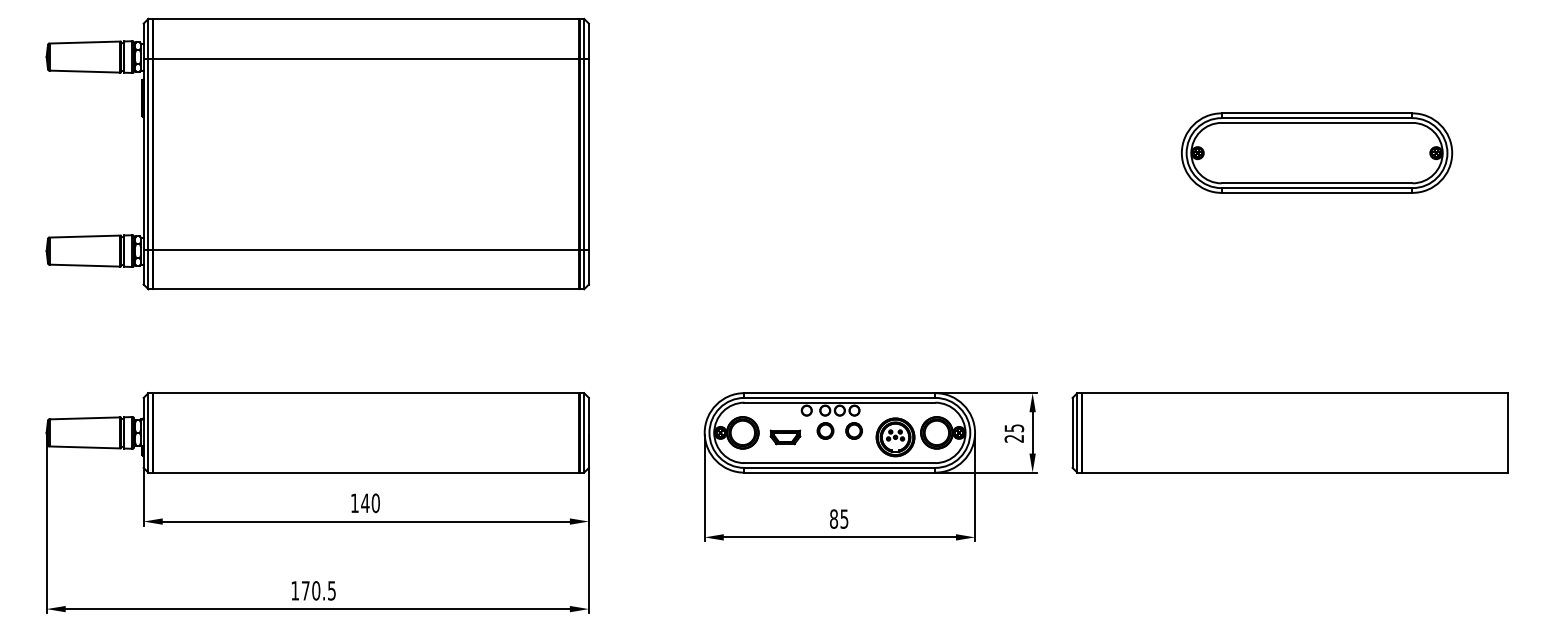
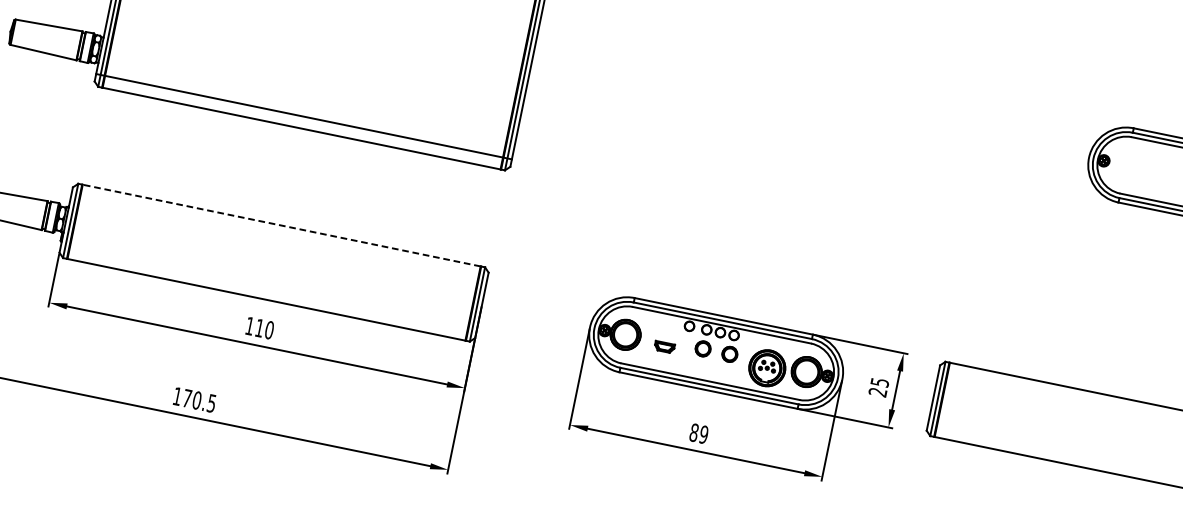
line: (365, 249) -> (303, 116), moved
line: (365, 393) -> (280, 225), solid -> dashed
part: (785, 437) -> (664, 347), size x0.7
text: (365, 502) -> (260, 327), 140 -> 110
text: (844, 518) -> (704, 434), 85 -> 89

